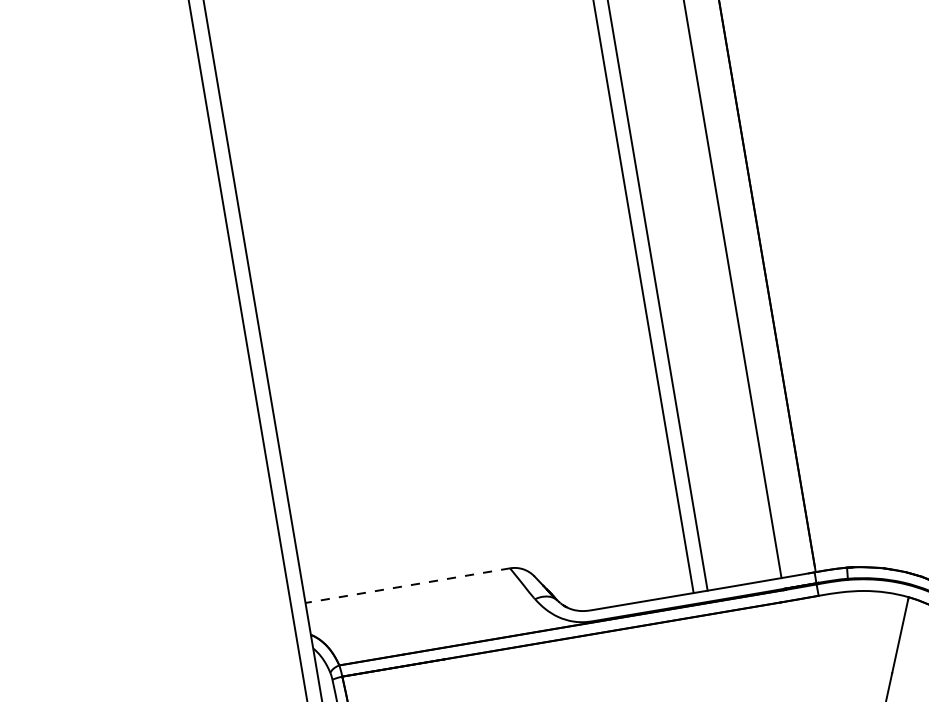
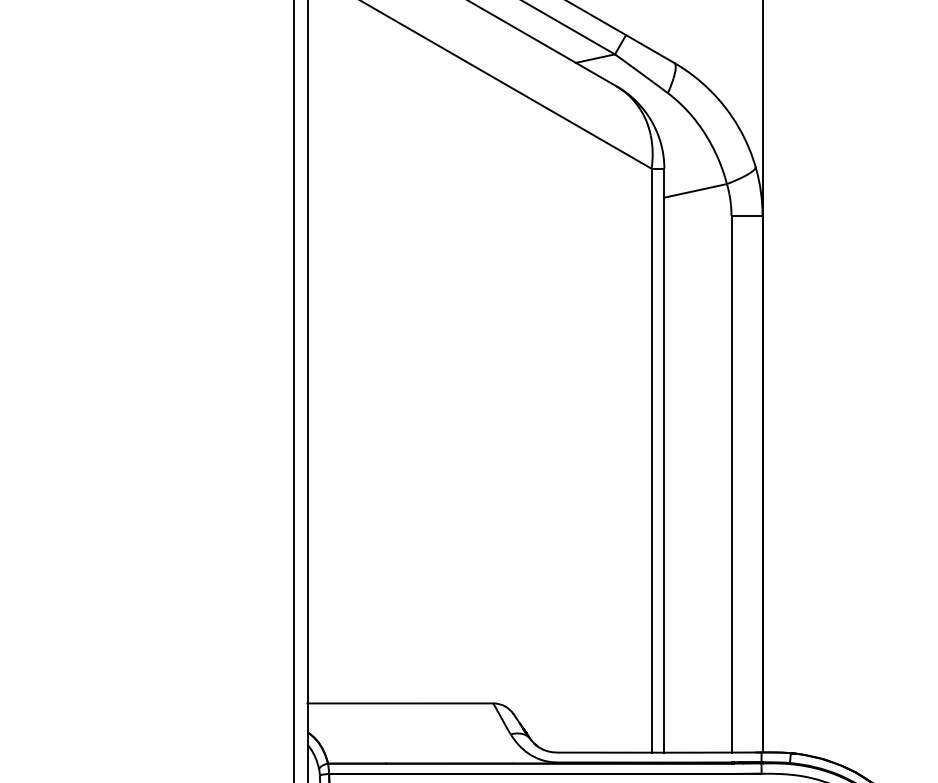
line: (407, 585) -> (400, 703), dashed -> solid

